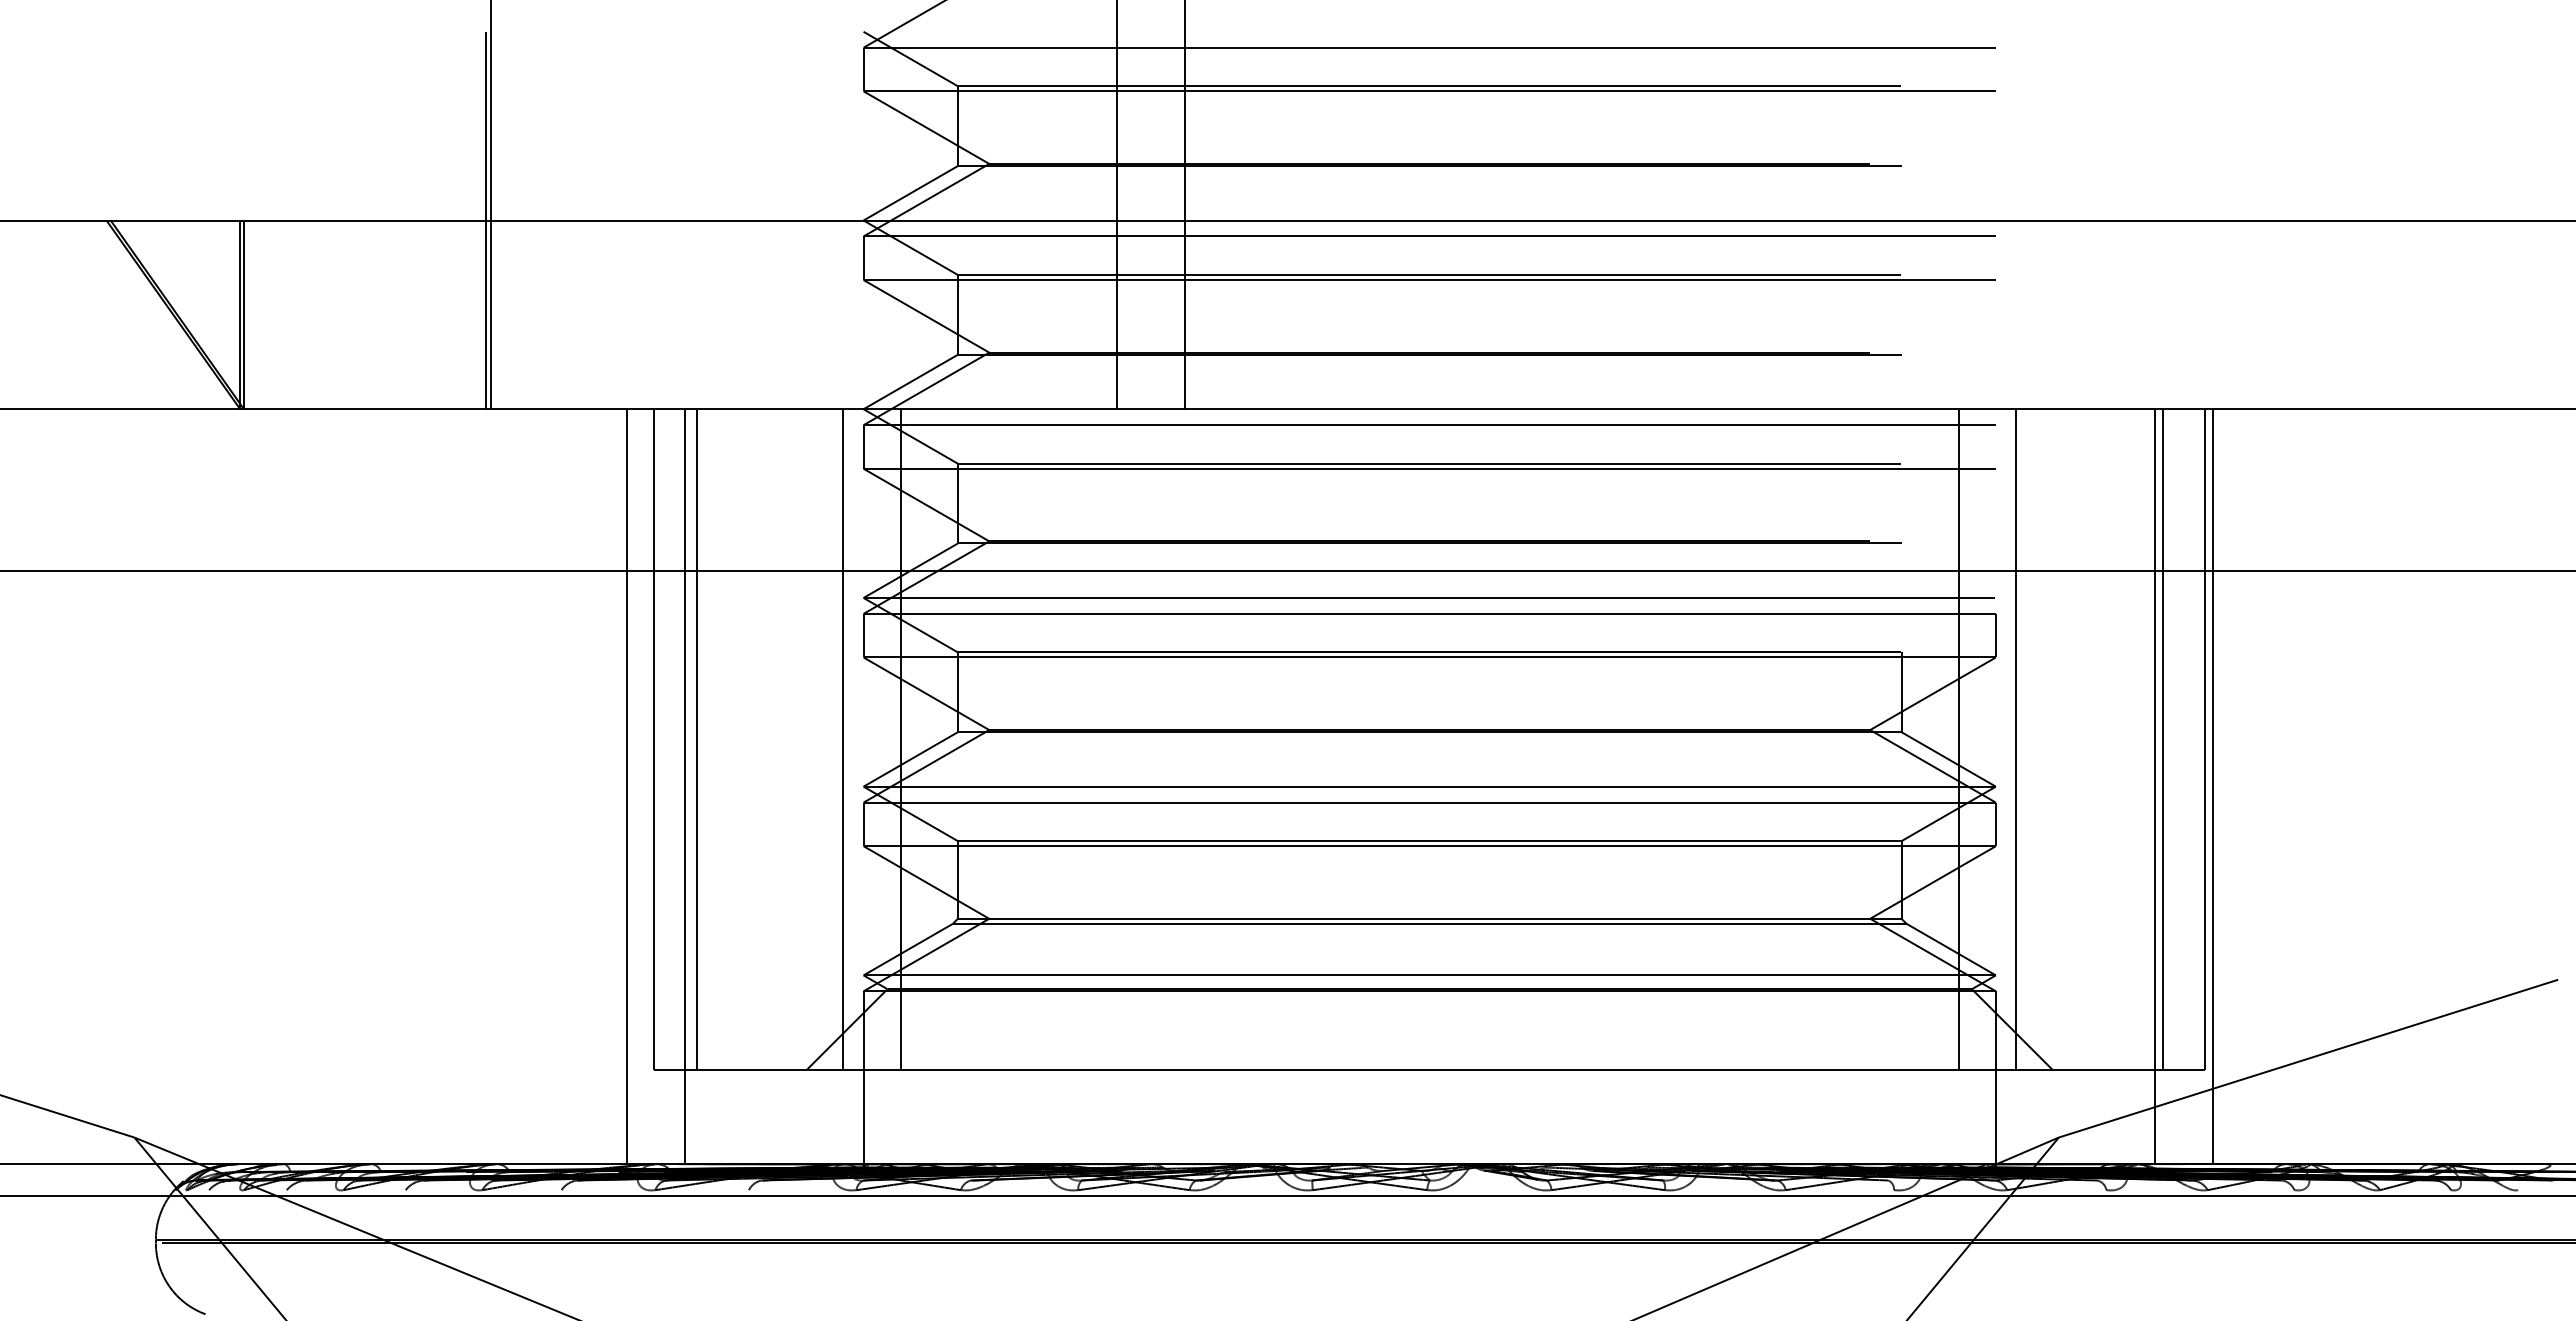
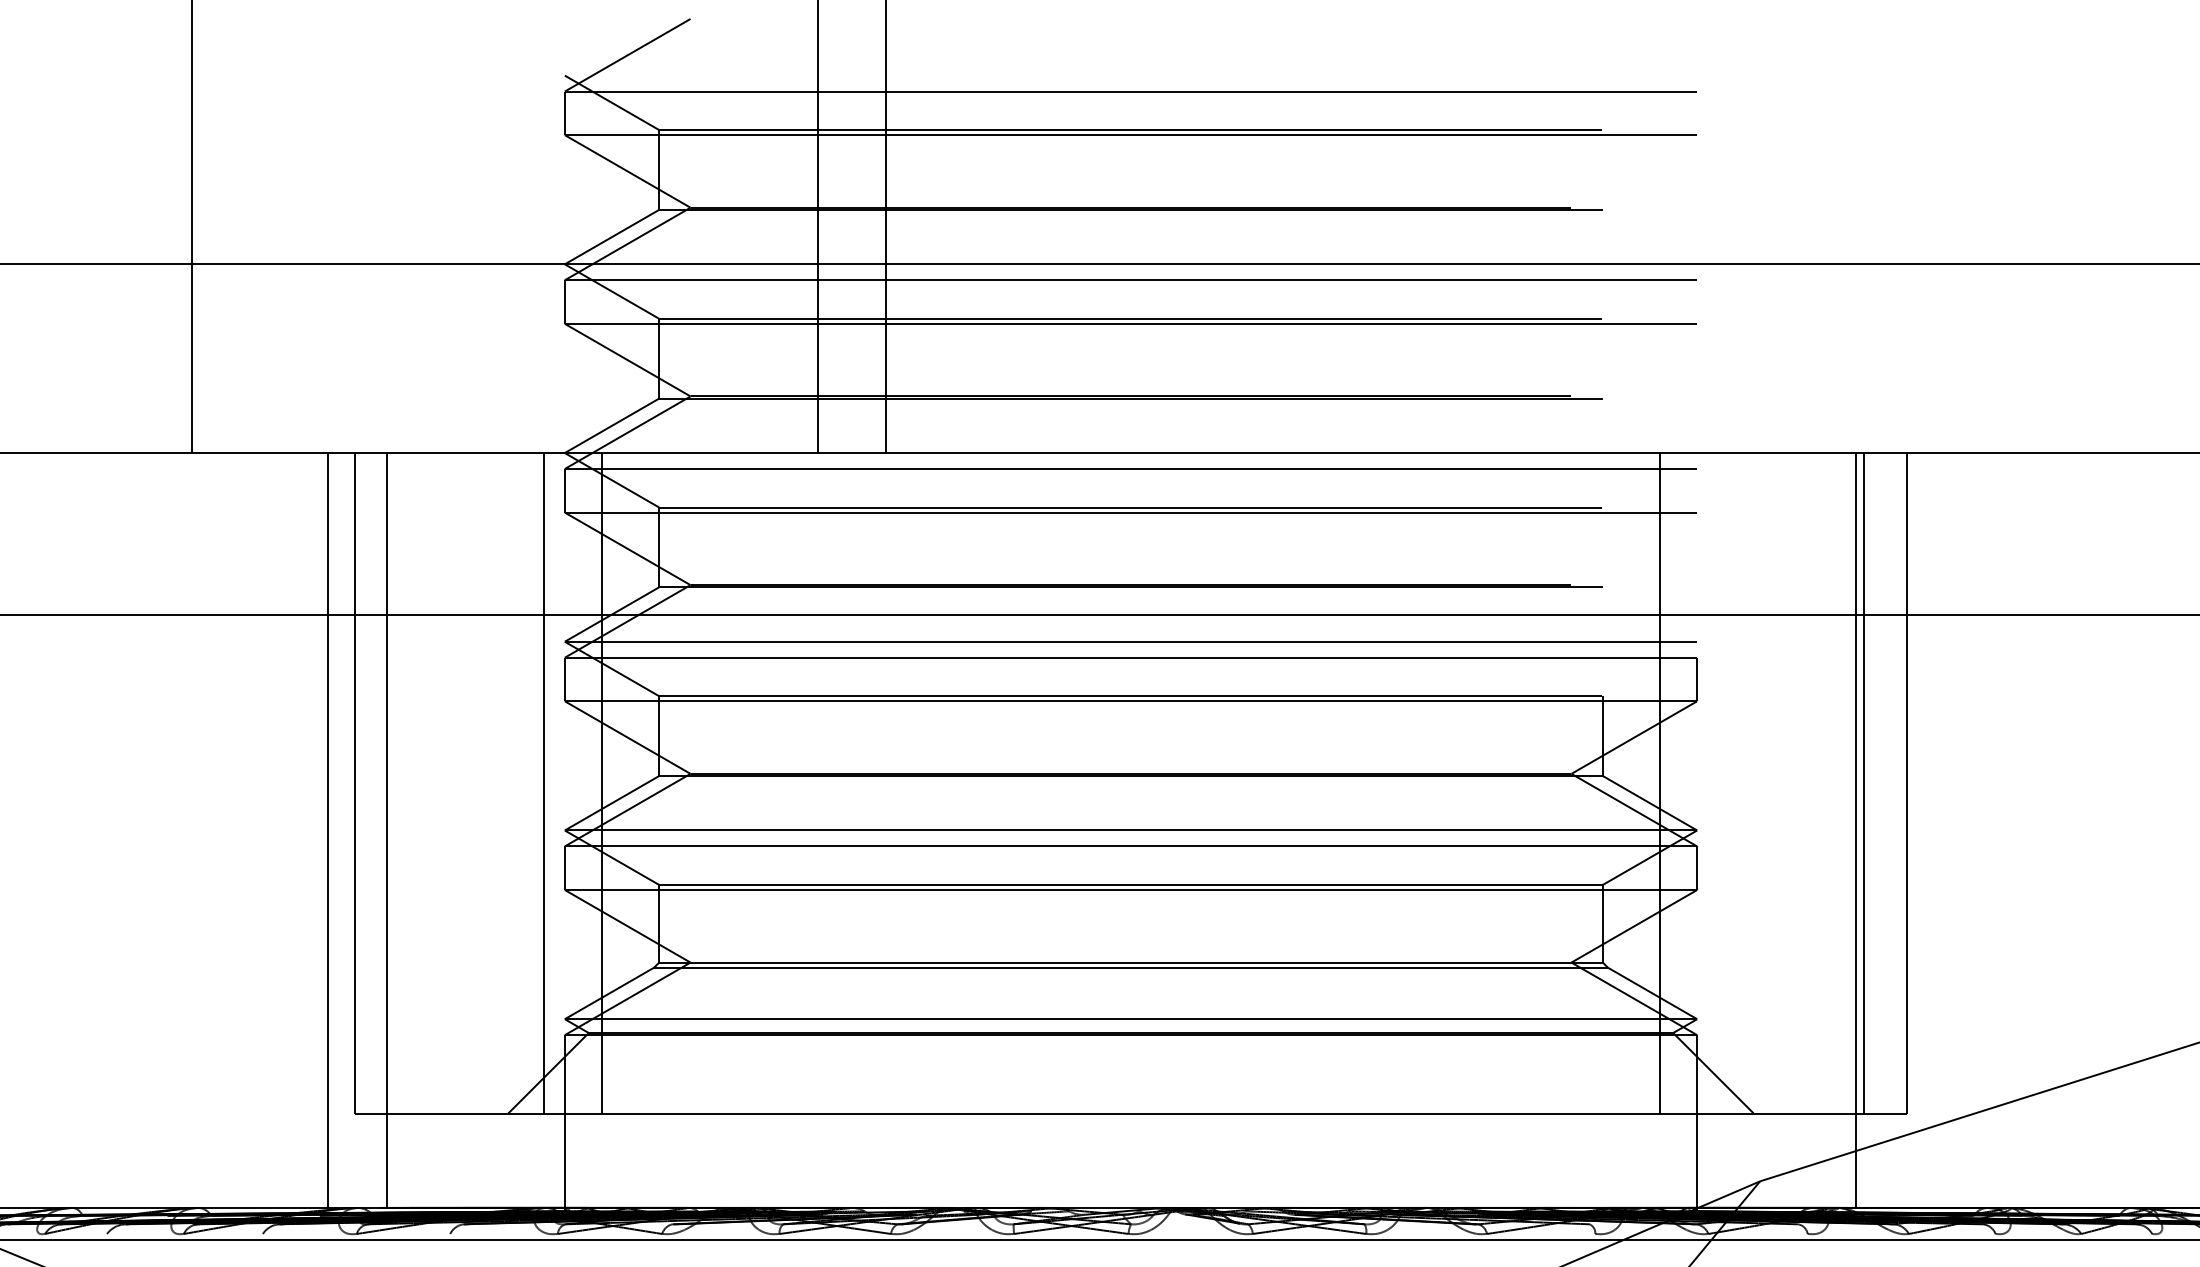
line: (486, 220) -> (187, 264), removed
line: (696, 739) -> (397, 783), removed
line: (2016, 739) -> (1717, 783), removed
line: (2212, 786) -> (1913, 830), removed

